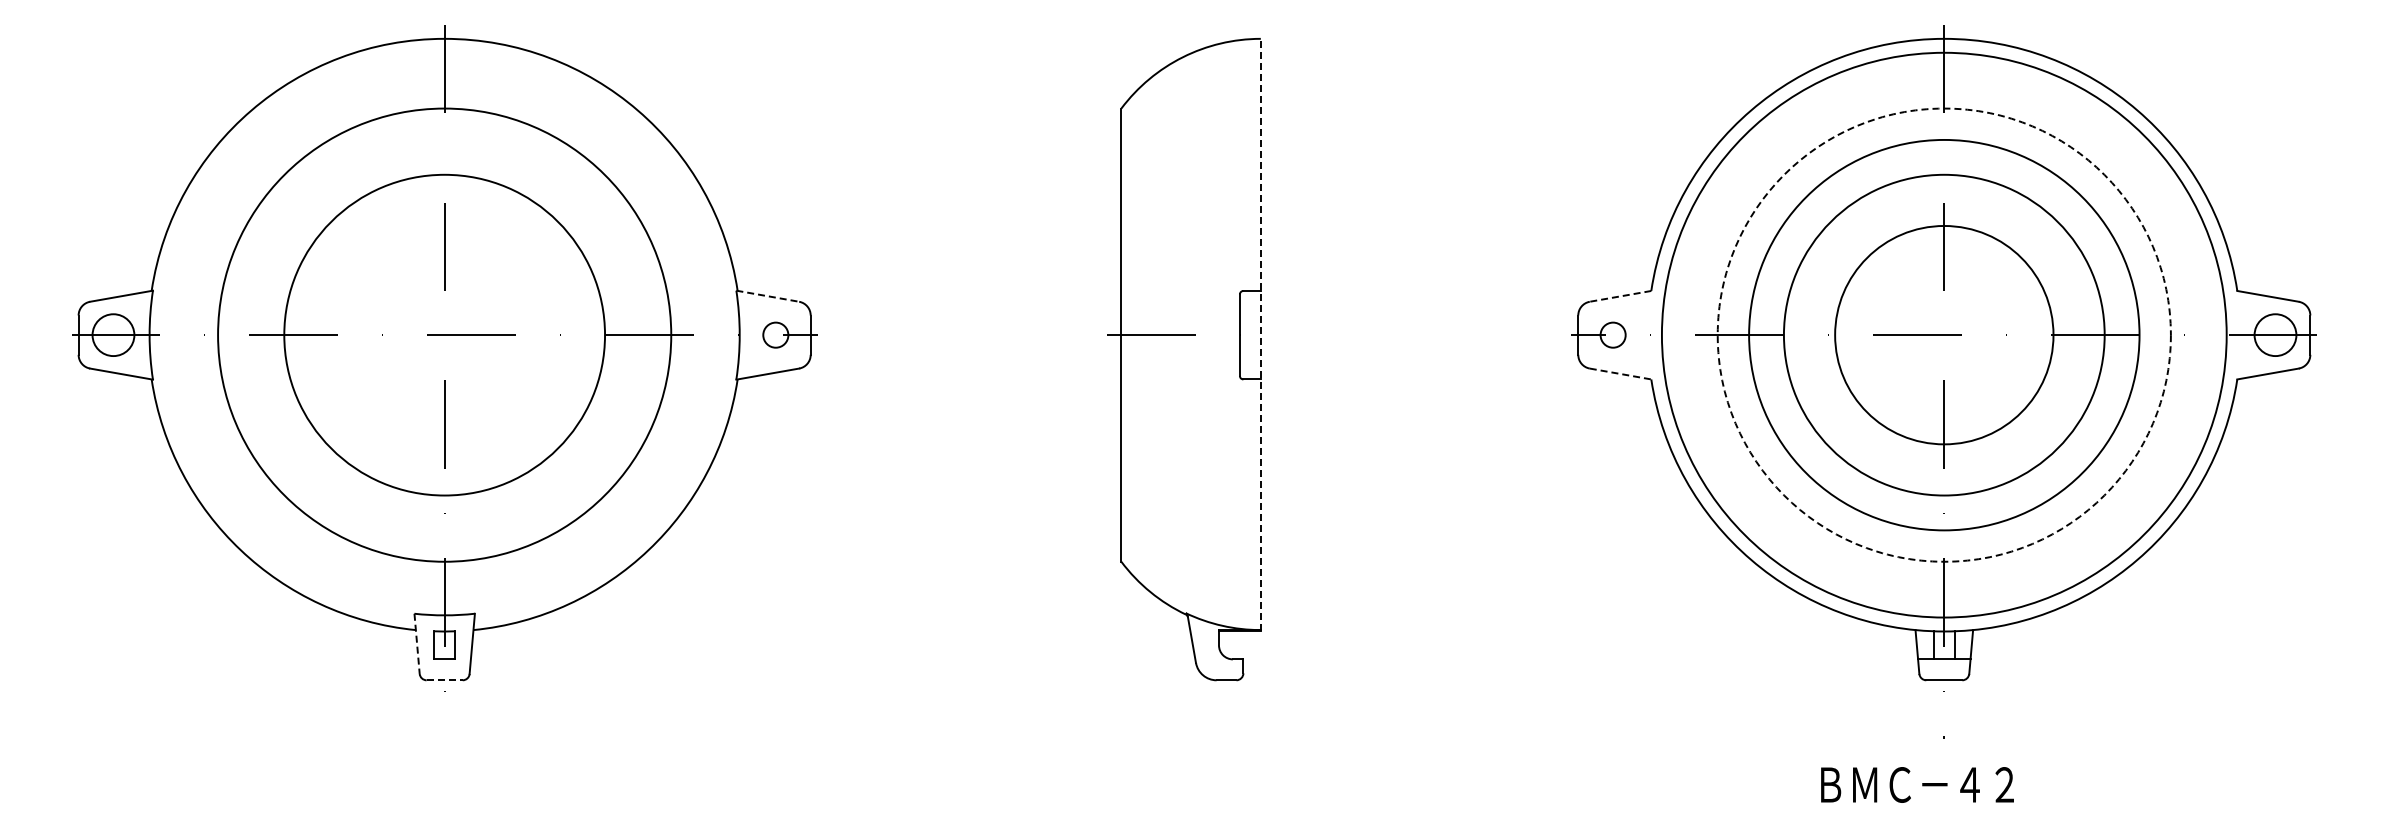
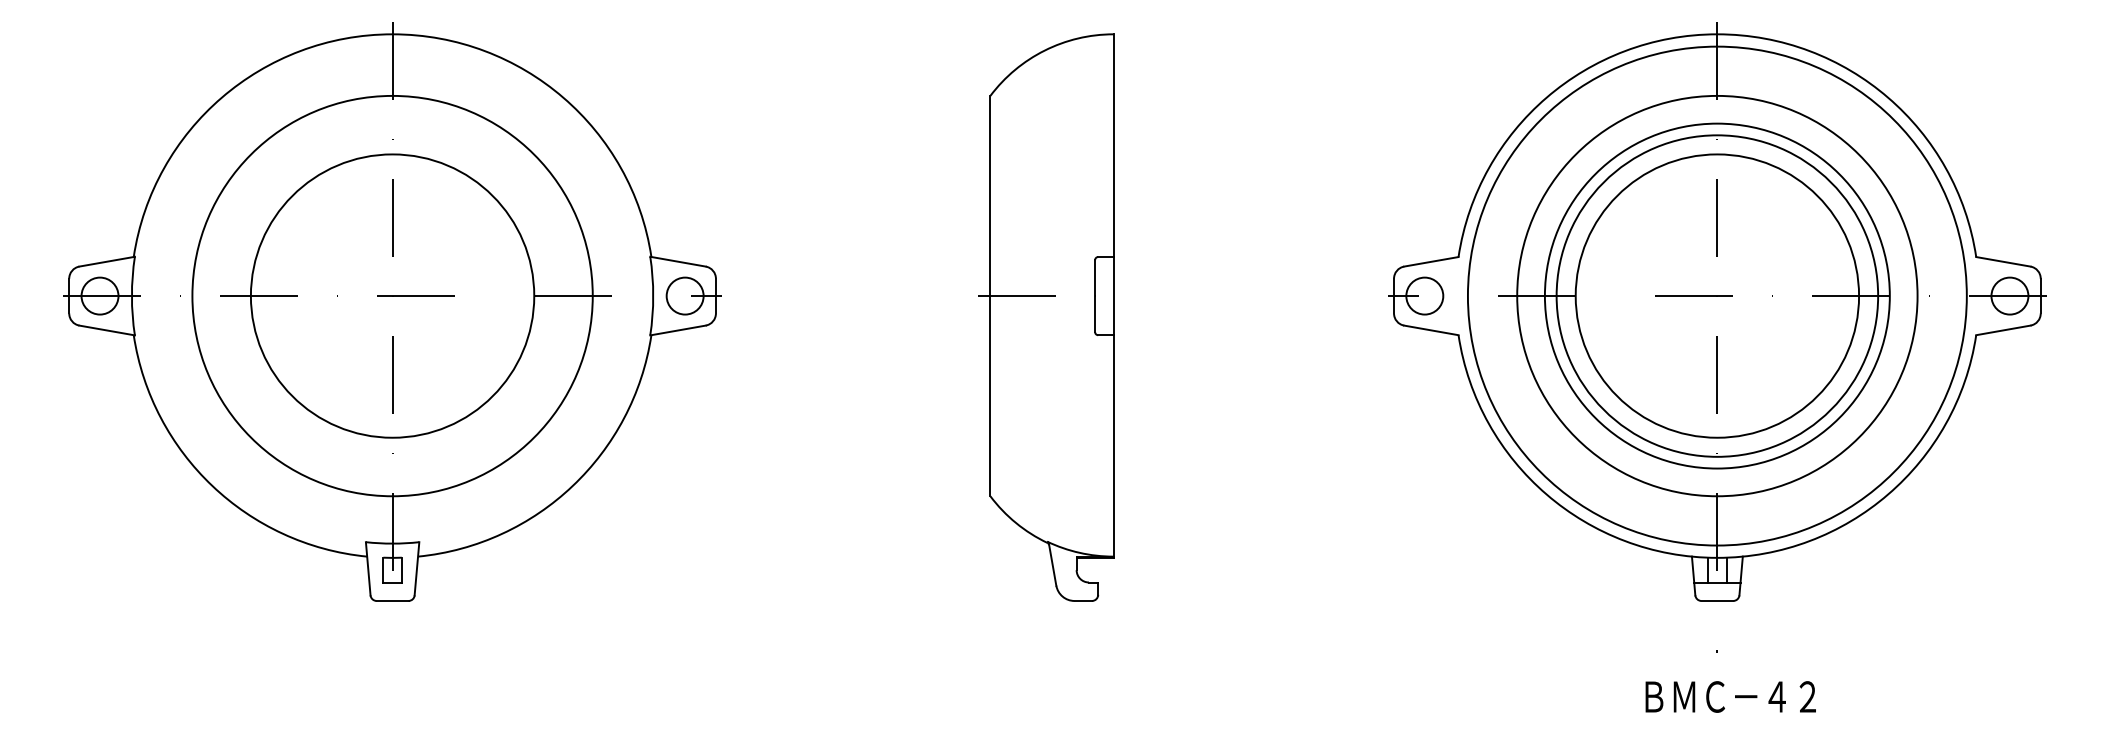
line: (767, 296) -> (677, 261), dashed -> solid
line: (1620, 296) -> (1431, 261), dashed -> solid
line: (1260, 334) -> (1113, 295), dashed -> solid
circle: (1943, 334) -> (1716, 295), dashed -> solid
circle: (775, 335) -> (684, 296), size x1.67
circle: (1613, 335) -> (1425, 296), size x1.67
circle: (1944, 335) -> (1717, 296), size x1.67
line: (1621, 374) -> (1432, 330), dashed -> solid
line: (417, 644) -> (368, 569), dashed -> solid
line: (445, 680) -> (393, 601), dashed -> solid
text: (1917, 784) -> (1730, 696), moved

